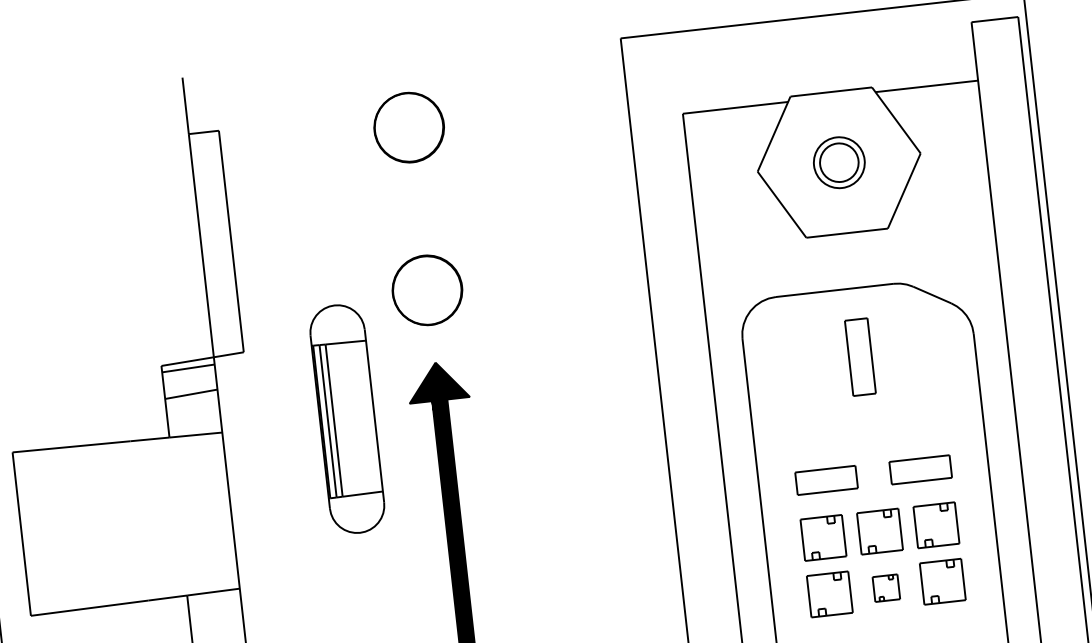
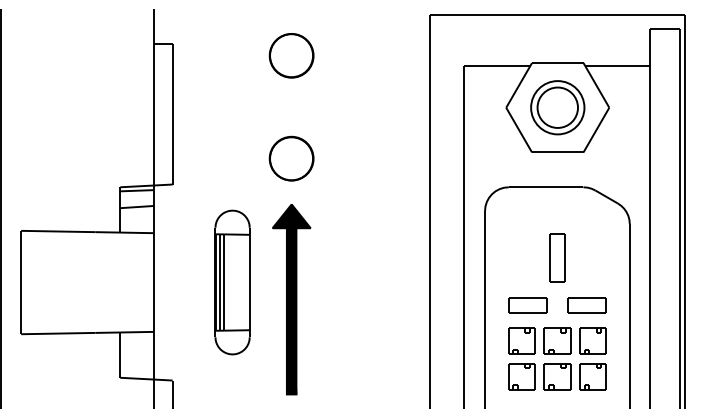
part: (838, 162) -> (557, 107), size x1.67
part: (860, 356) -> (557, 257), moved
part: (347, 419) -> (232, 282), moved
part: (886, 587) -> (557, 376), size x1.67

